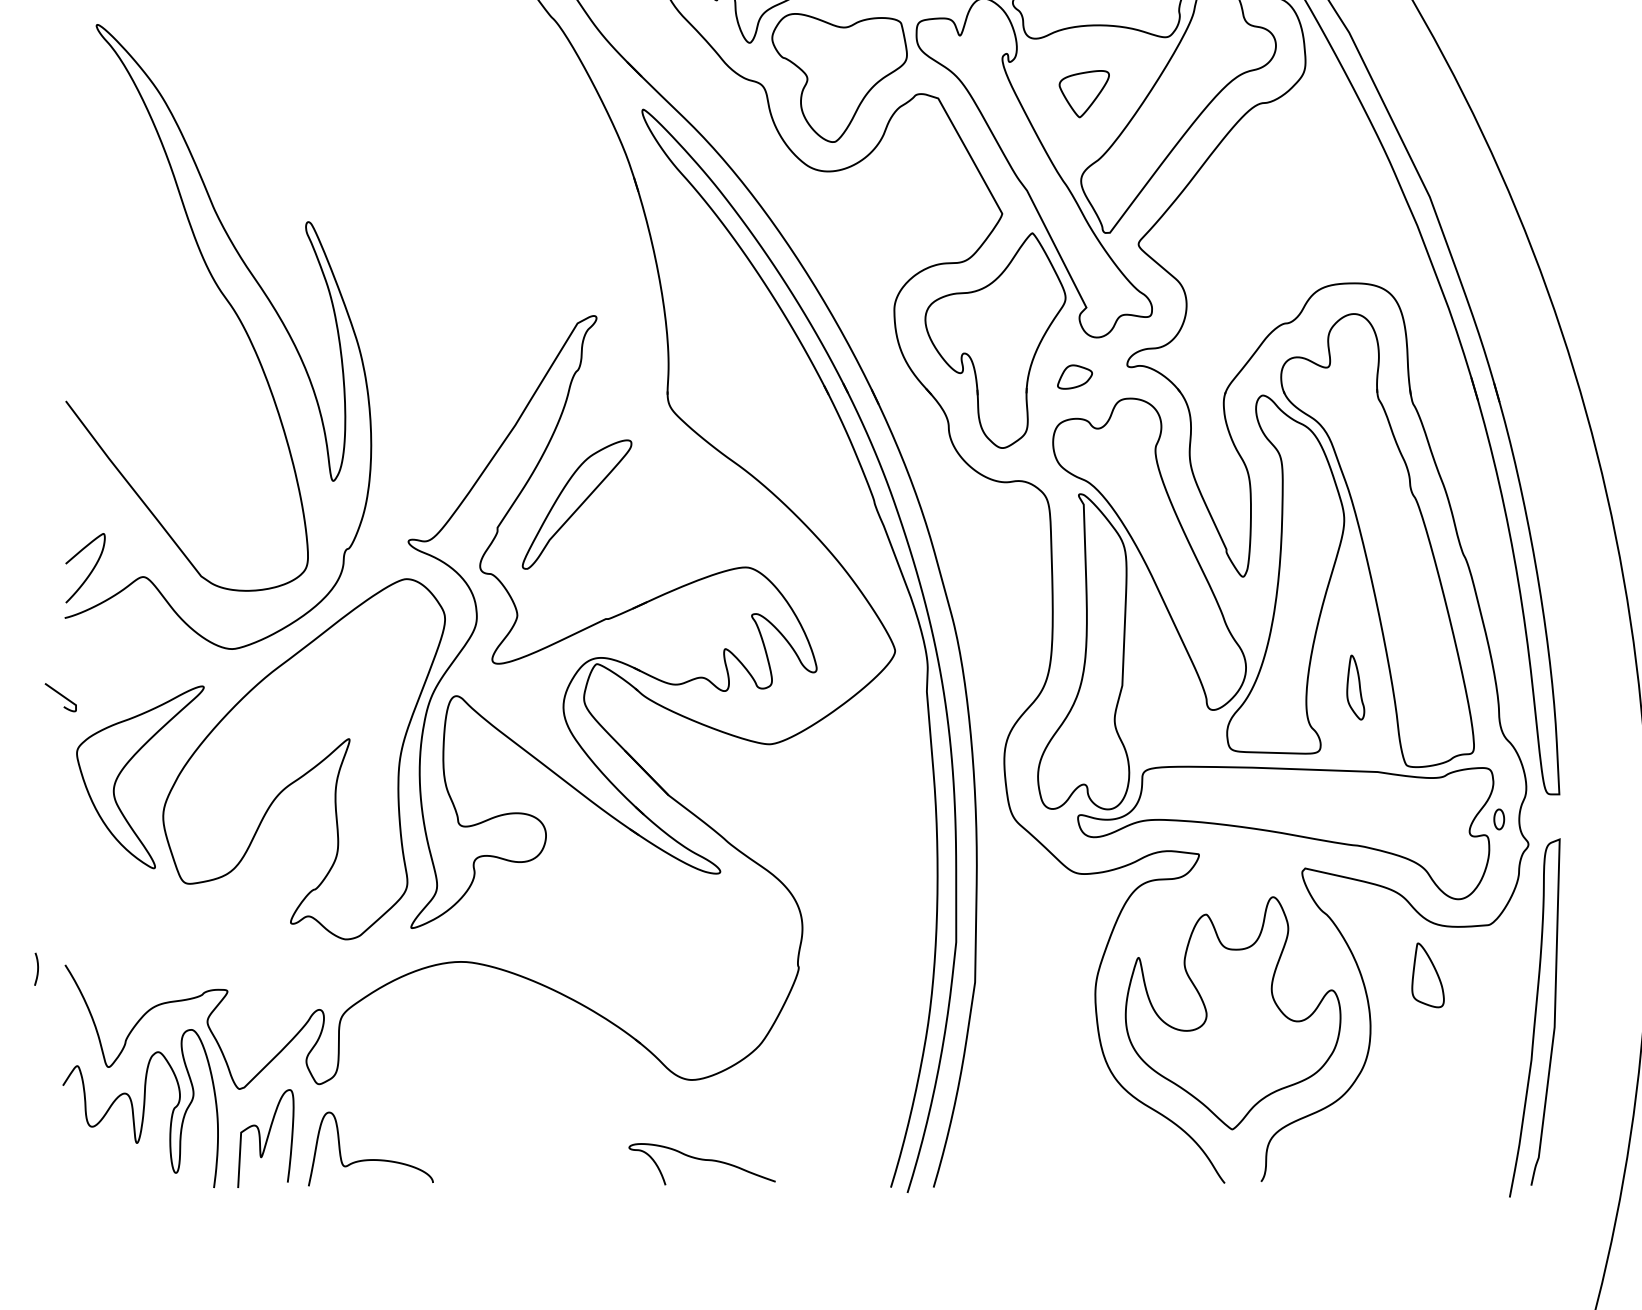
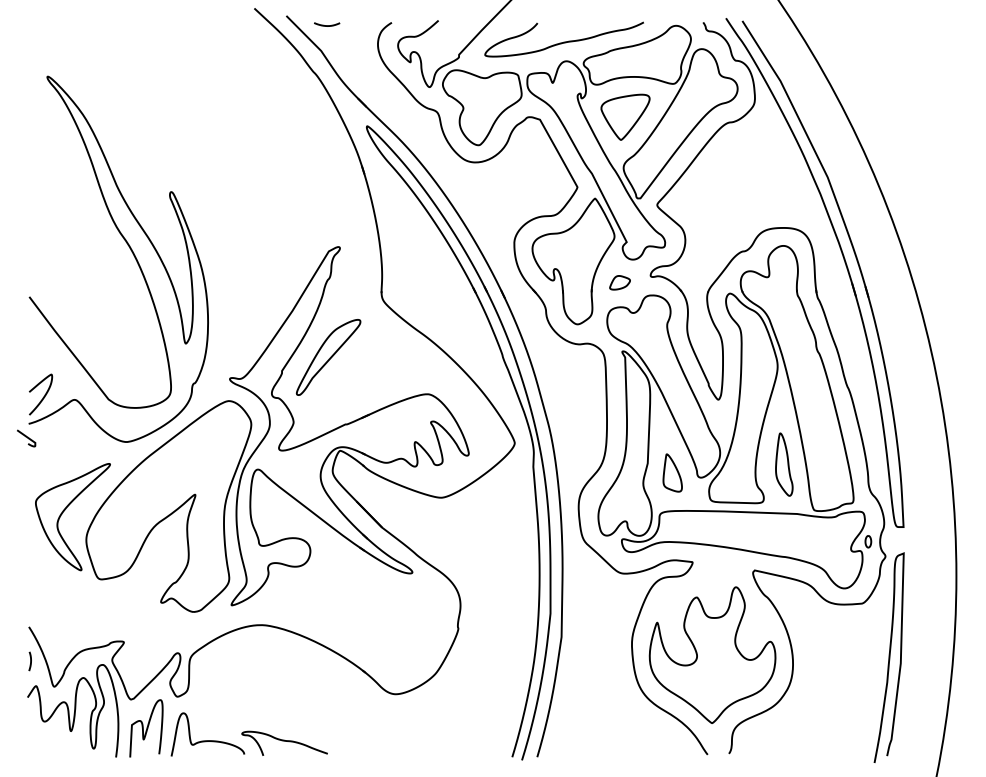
part: (1084, 92) -> (625, 116), size x1.67
part: (1355, 687) -> (784, 464), size x1.67
curve: (60, 696) -> (26, 437), moved
curve: (37, 969) -> (30, 661), moved
part: (1427, 974) -> (672, 472), moved
curve: (701, 1160) -> (284, 741), moved

